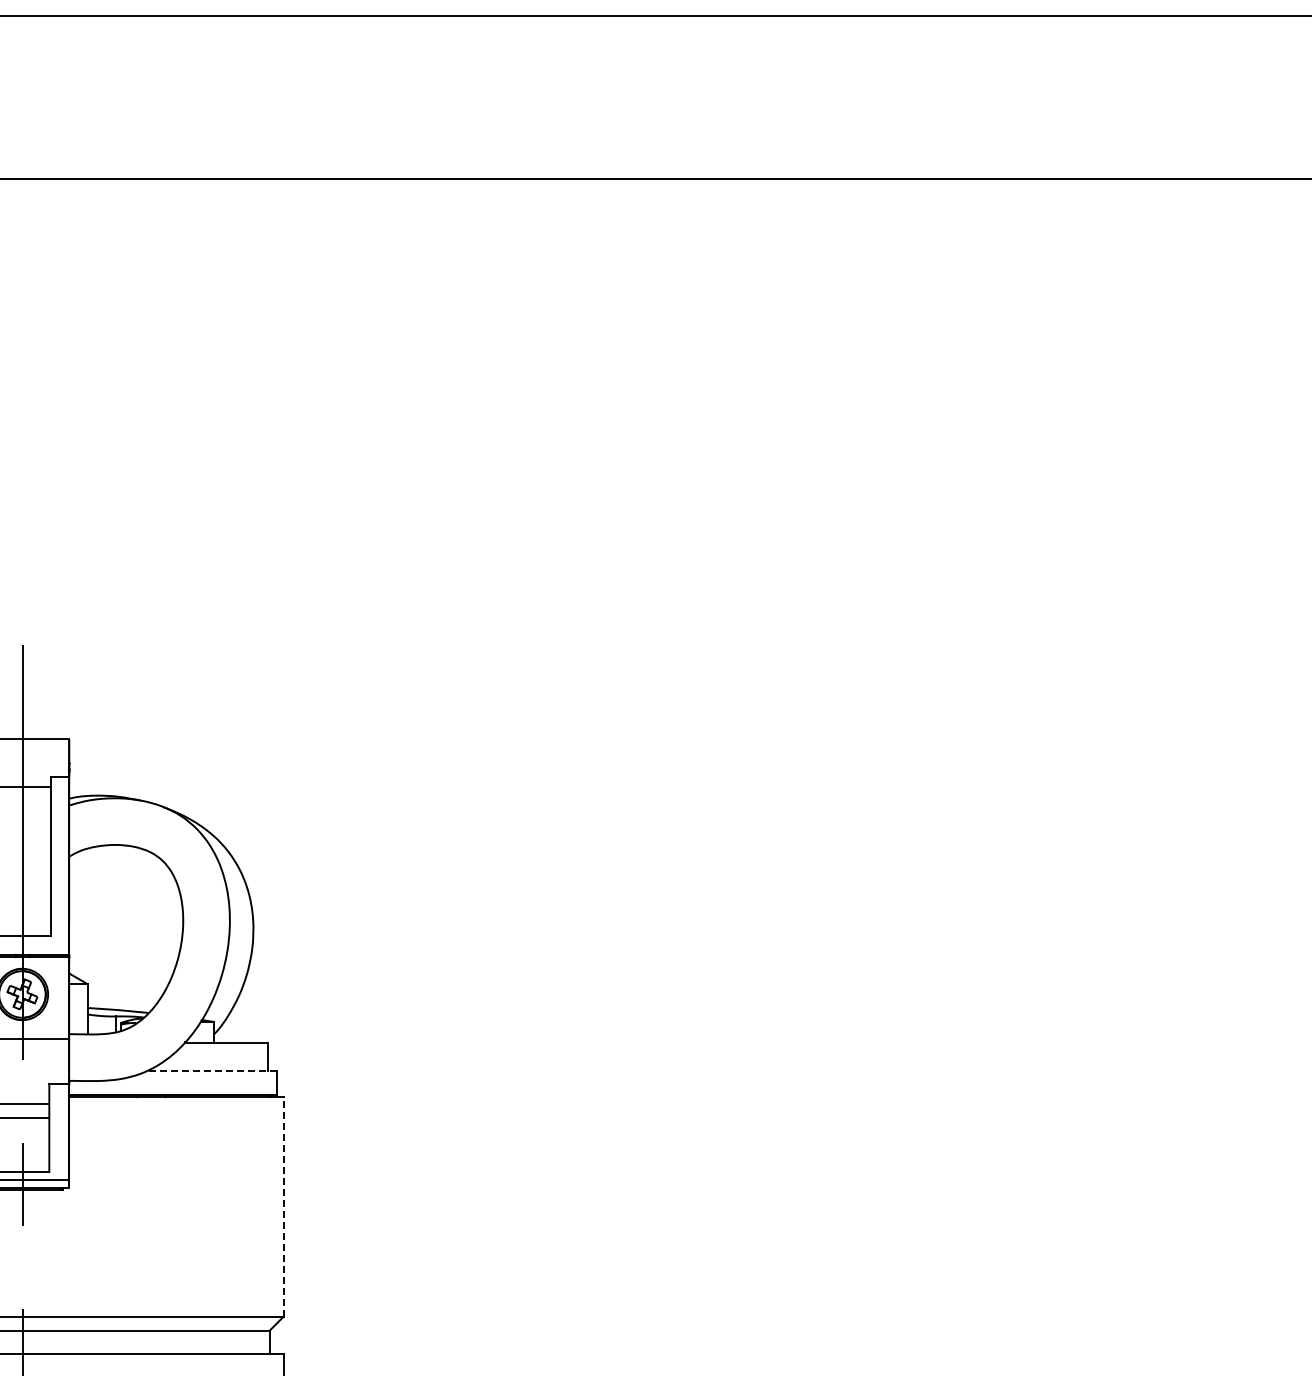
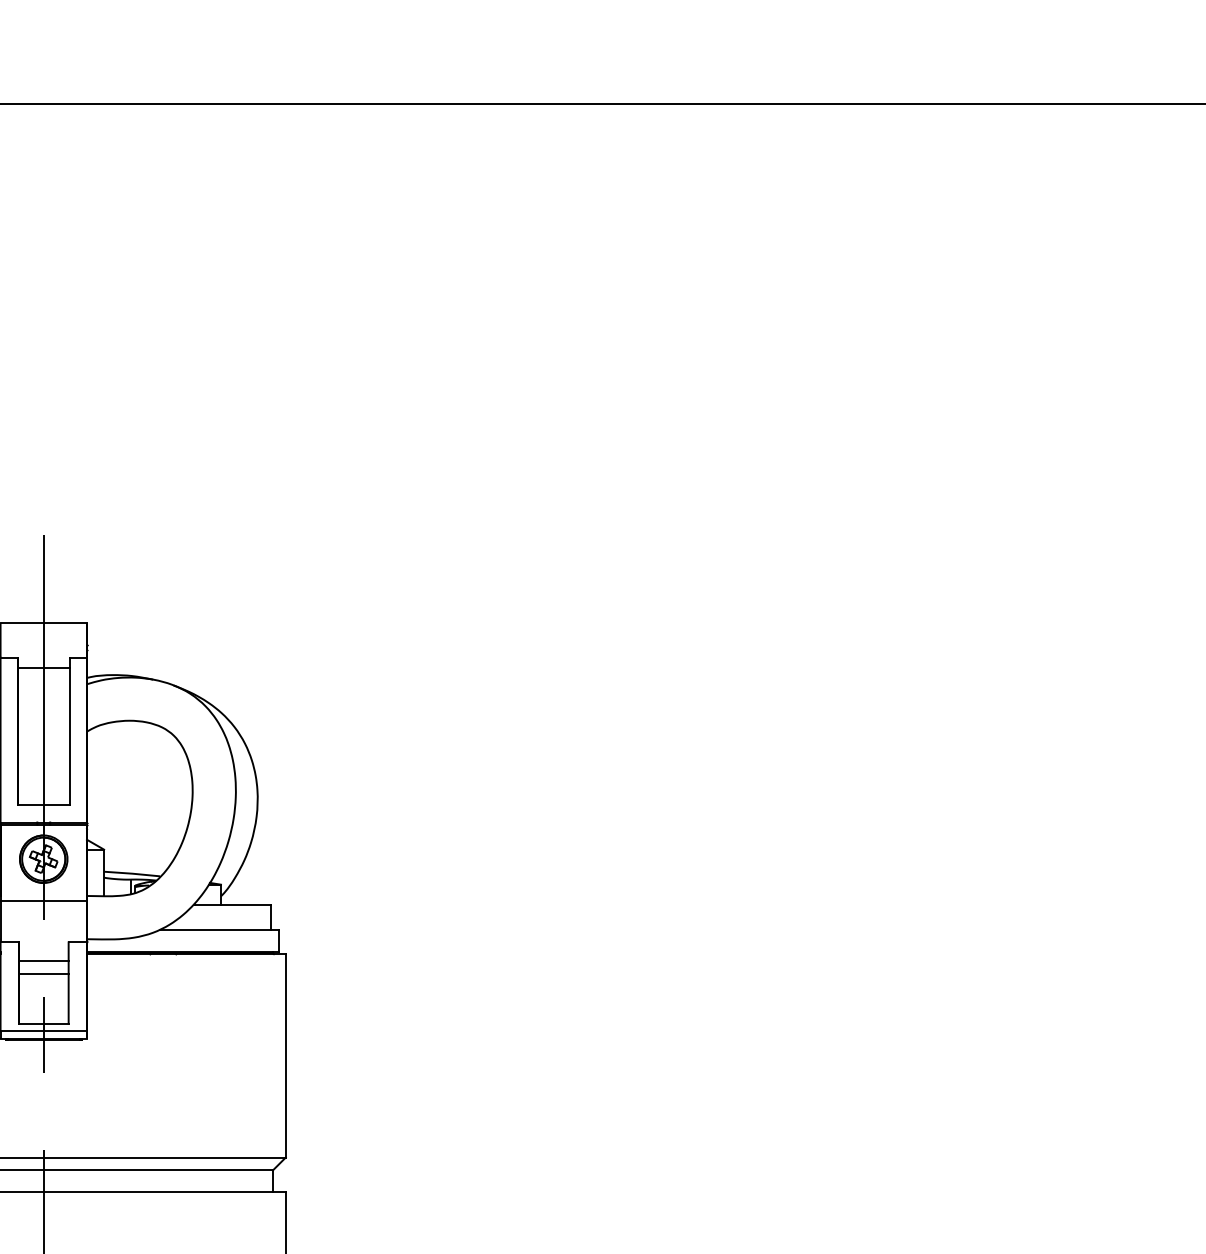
line: (212, 1070) -> (219, 929), dashed -> solid
line: (283, 1206) -> (285, 1055), dashed -> solid

